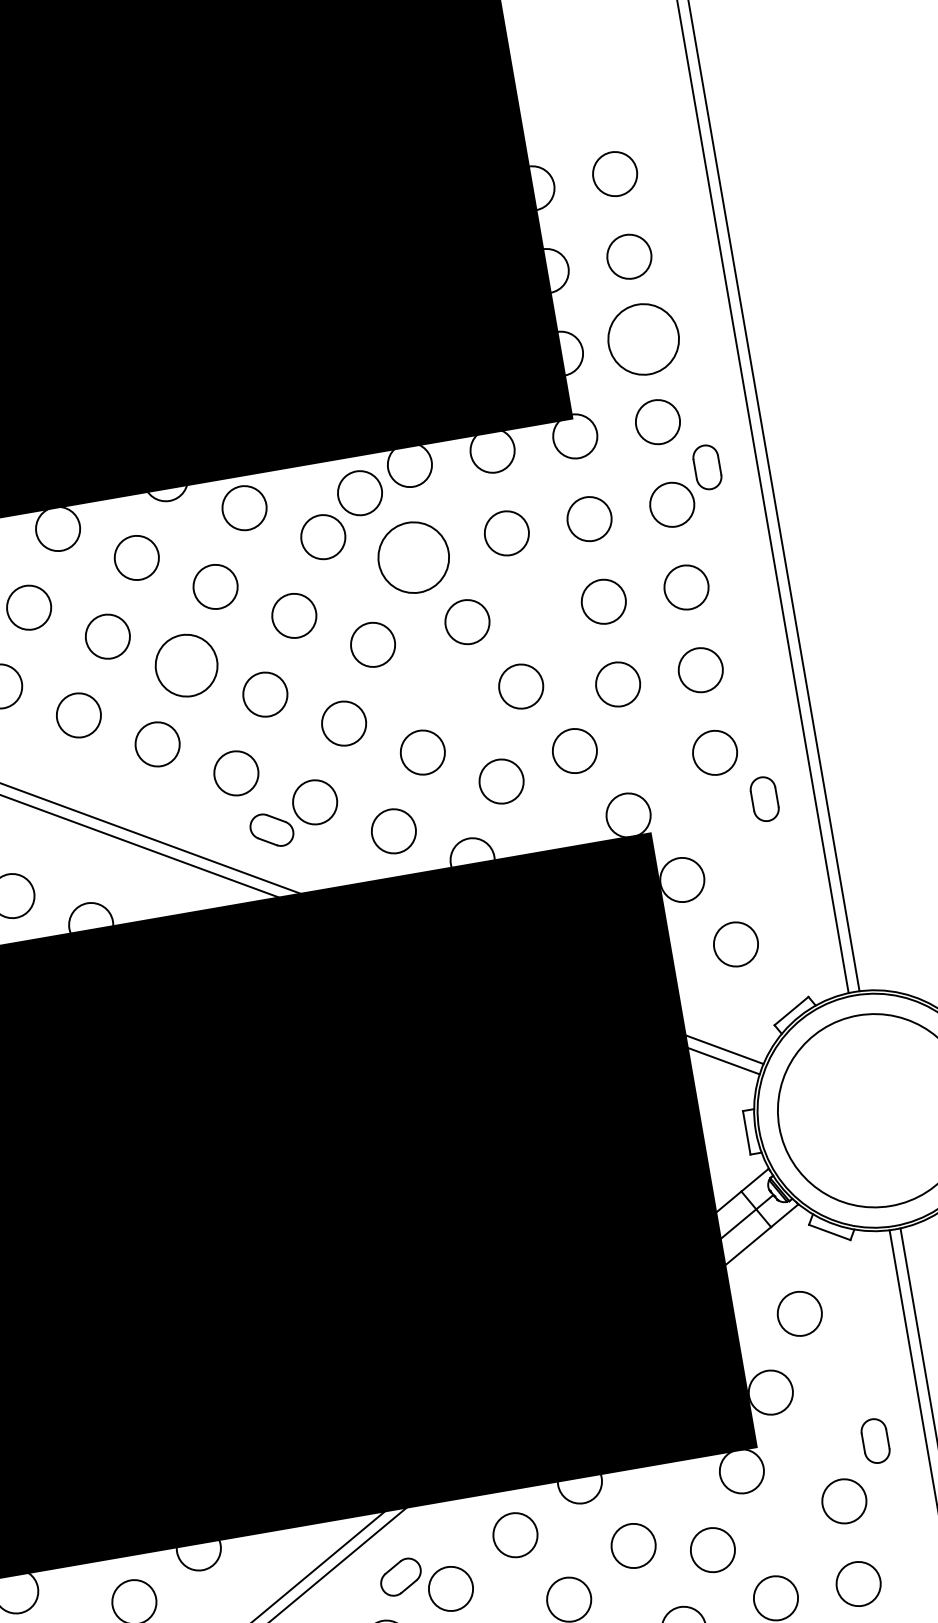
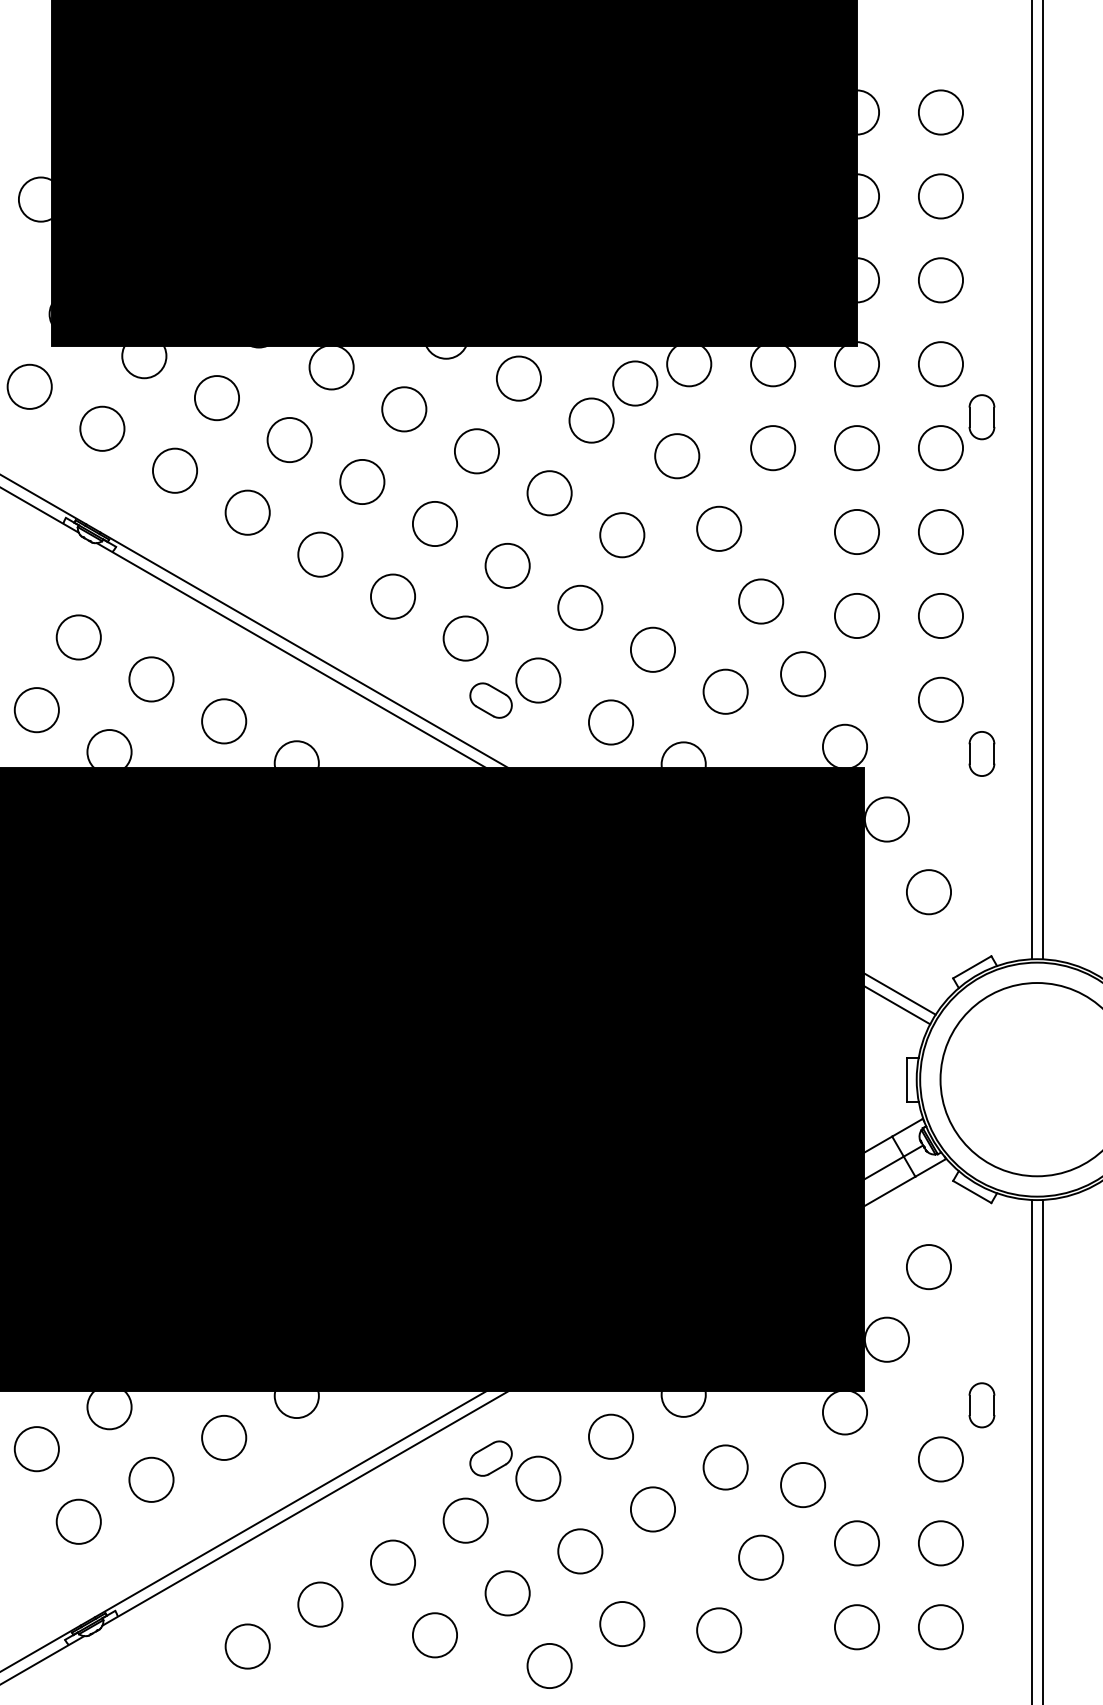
circle: (643, 339) -> (940, 280), size x0.62
circle: (414, 557) -> (677, 456), size x0.62
circle: (186, 665) -> (434, 523), size x0.71

